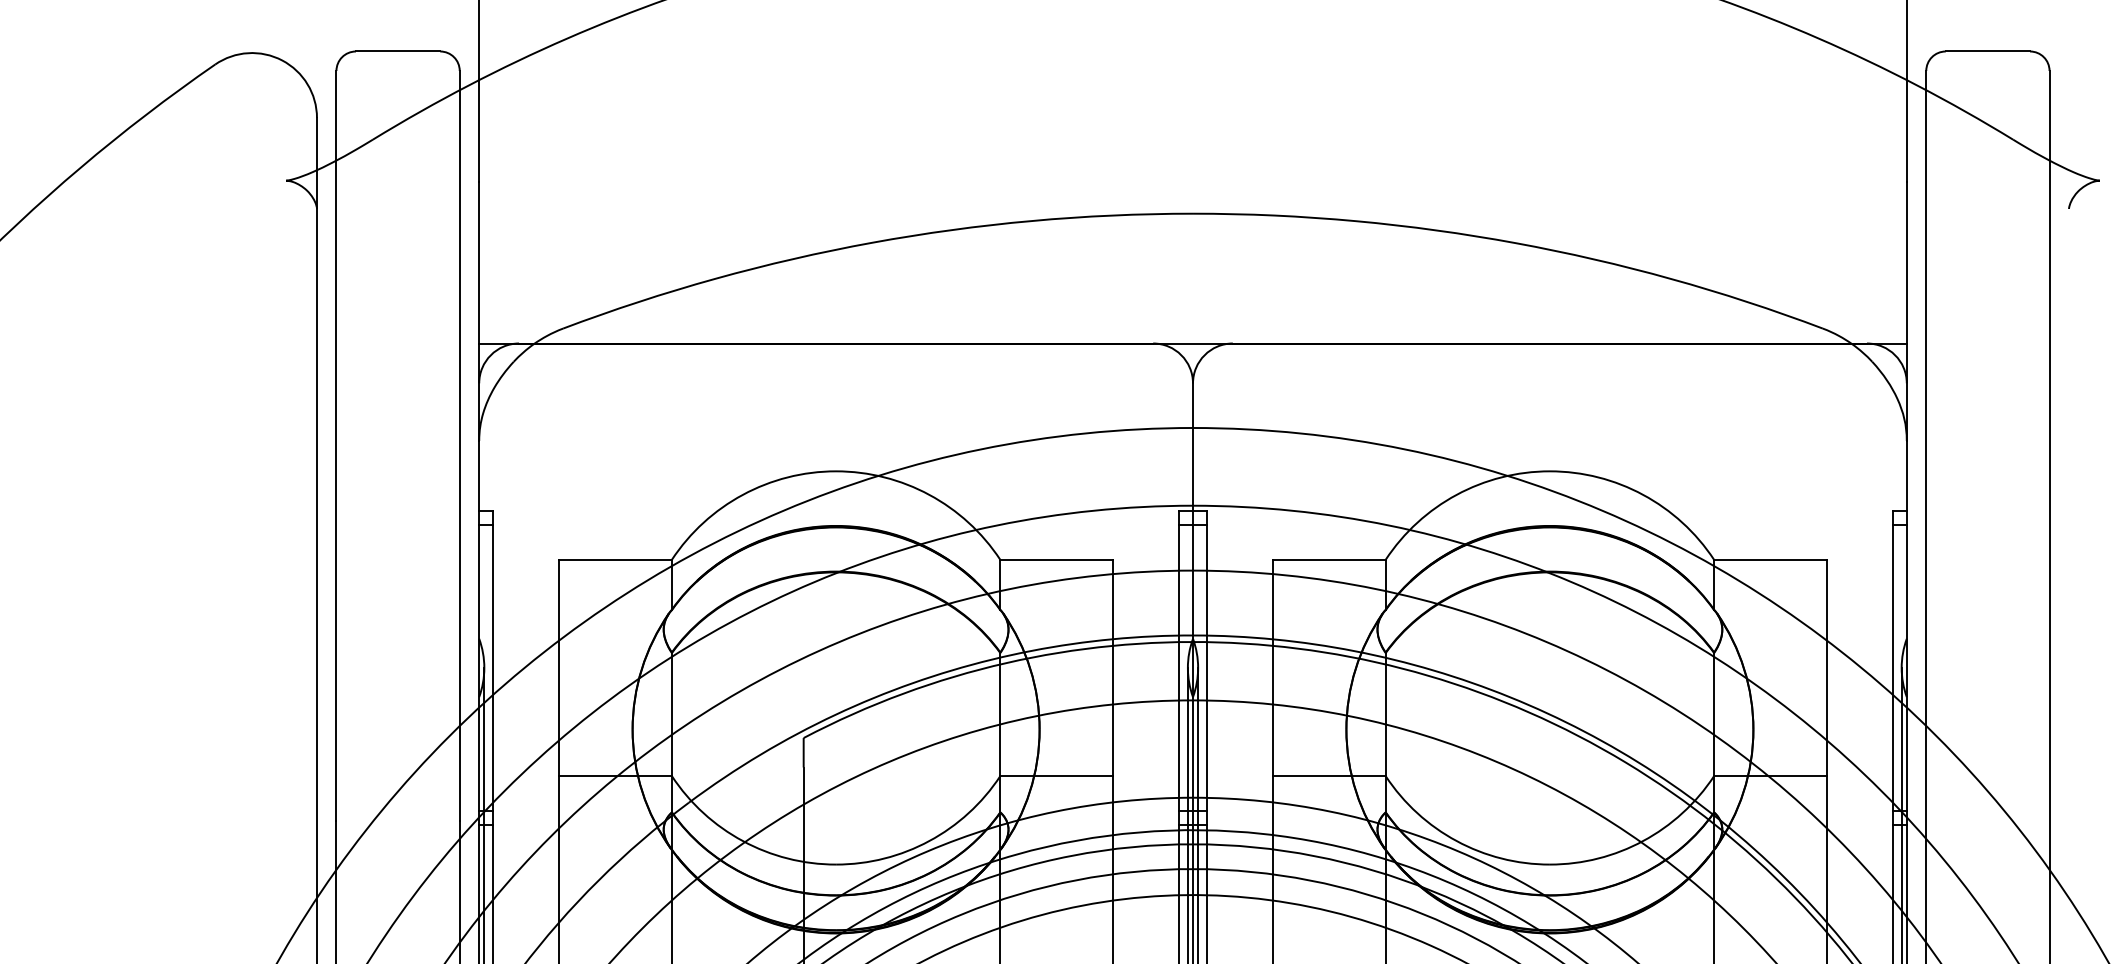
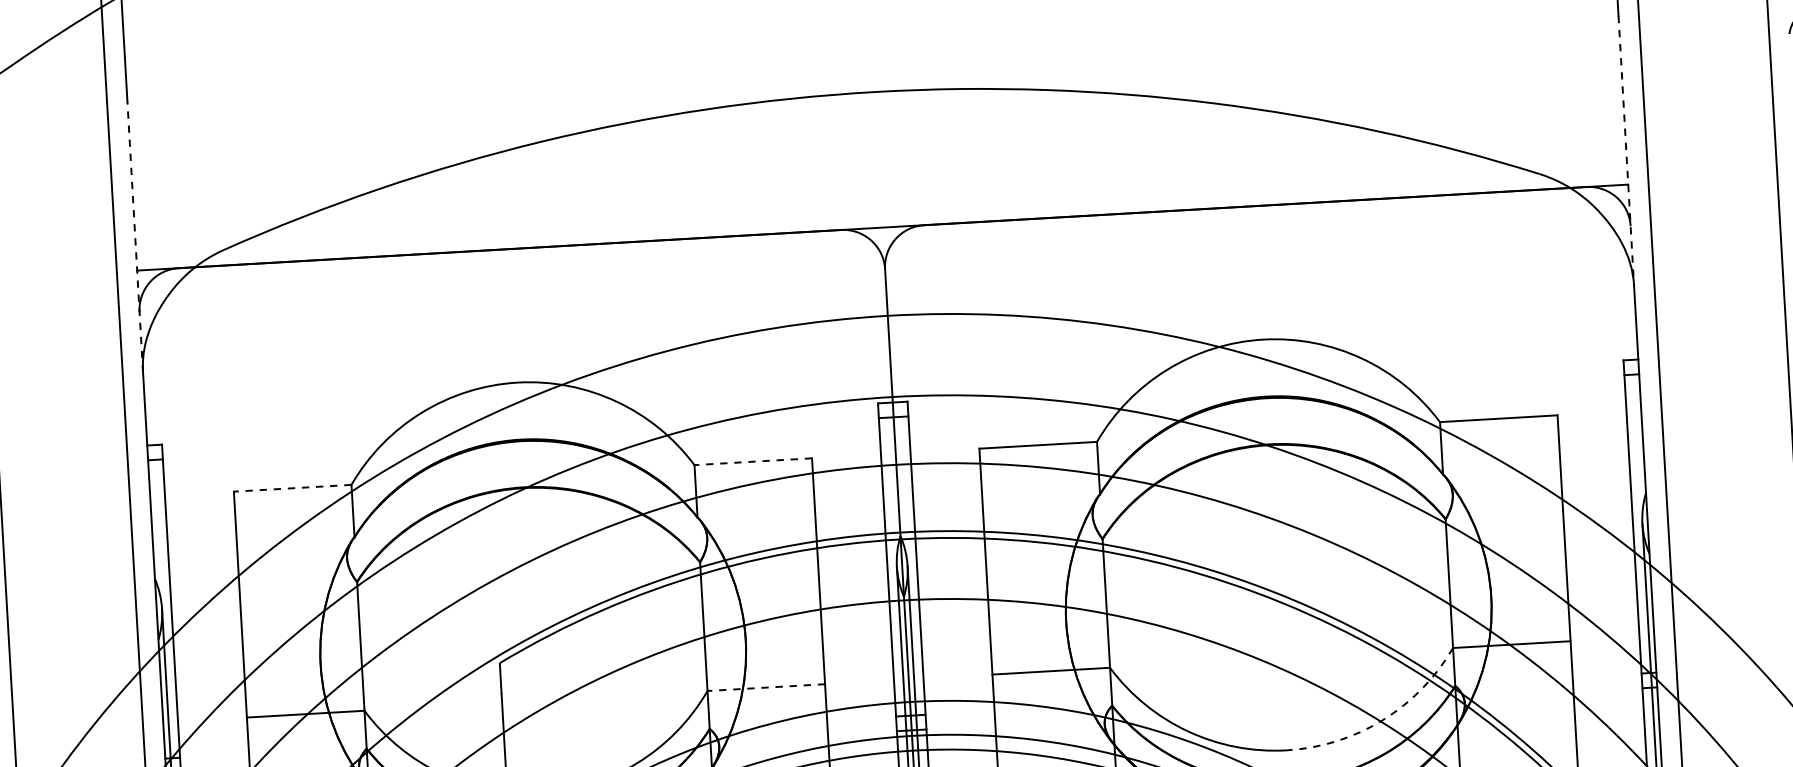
line: (479, 310) -> (135, 236), solid -> dashed
line: (1906, 311) -> (1625, 151), solid -> dashed
line: (615, 559) -> (292, 487), solid -> dashed
line: (1056, 559) -> (753, 461), solid -> dashed
line: (1056, 776) -> (766, 688), solid -> dashed
arc: (1643, 841) -> (1383, 720), solid -> dashed

